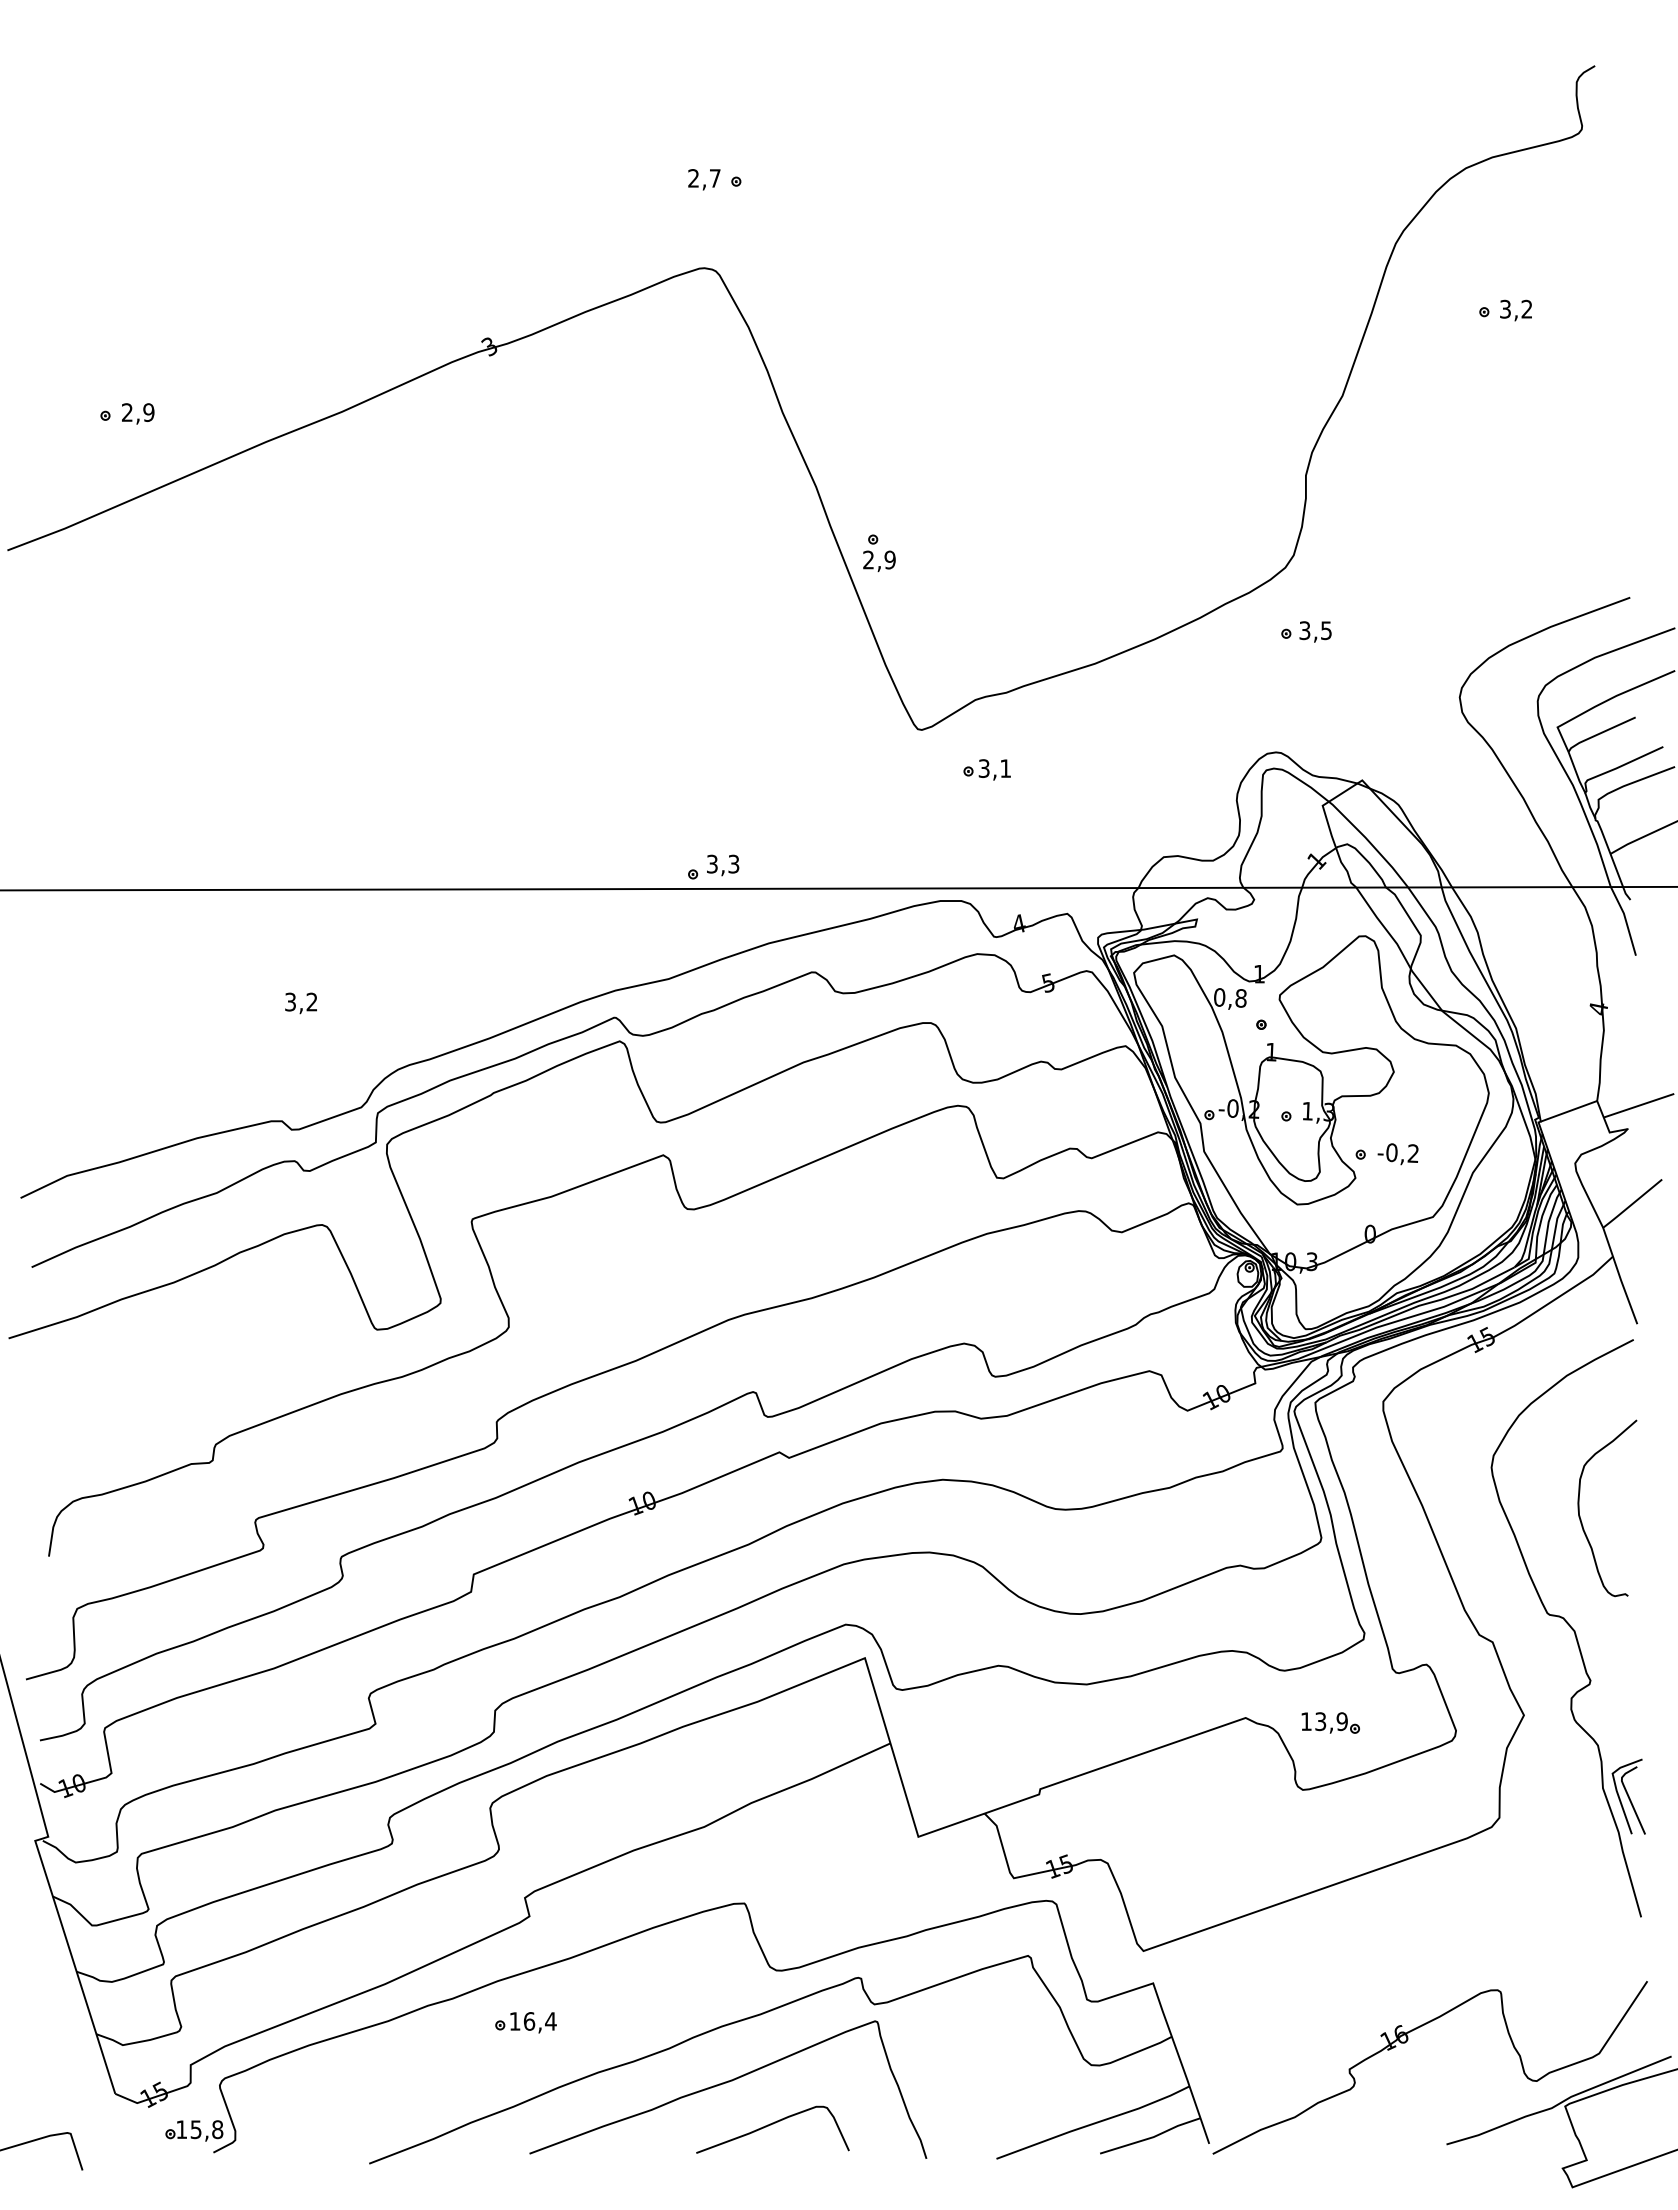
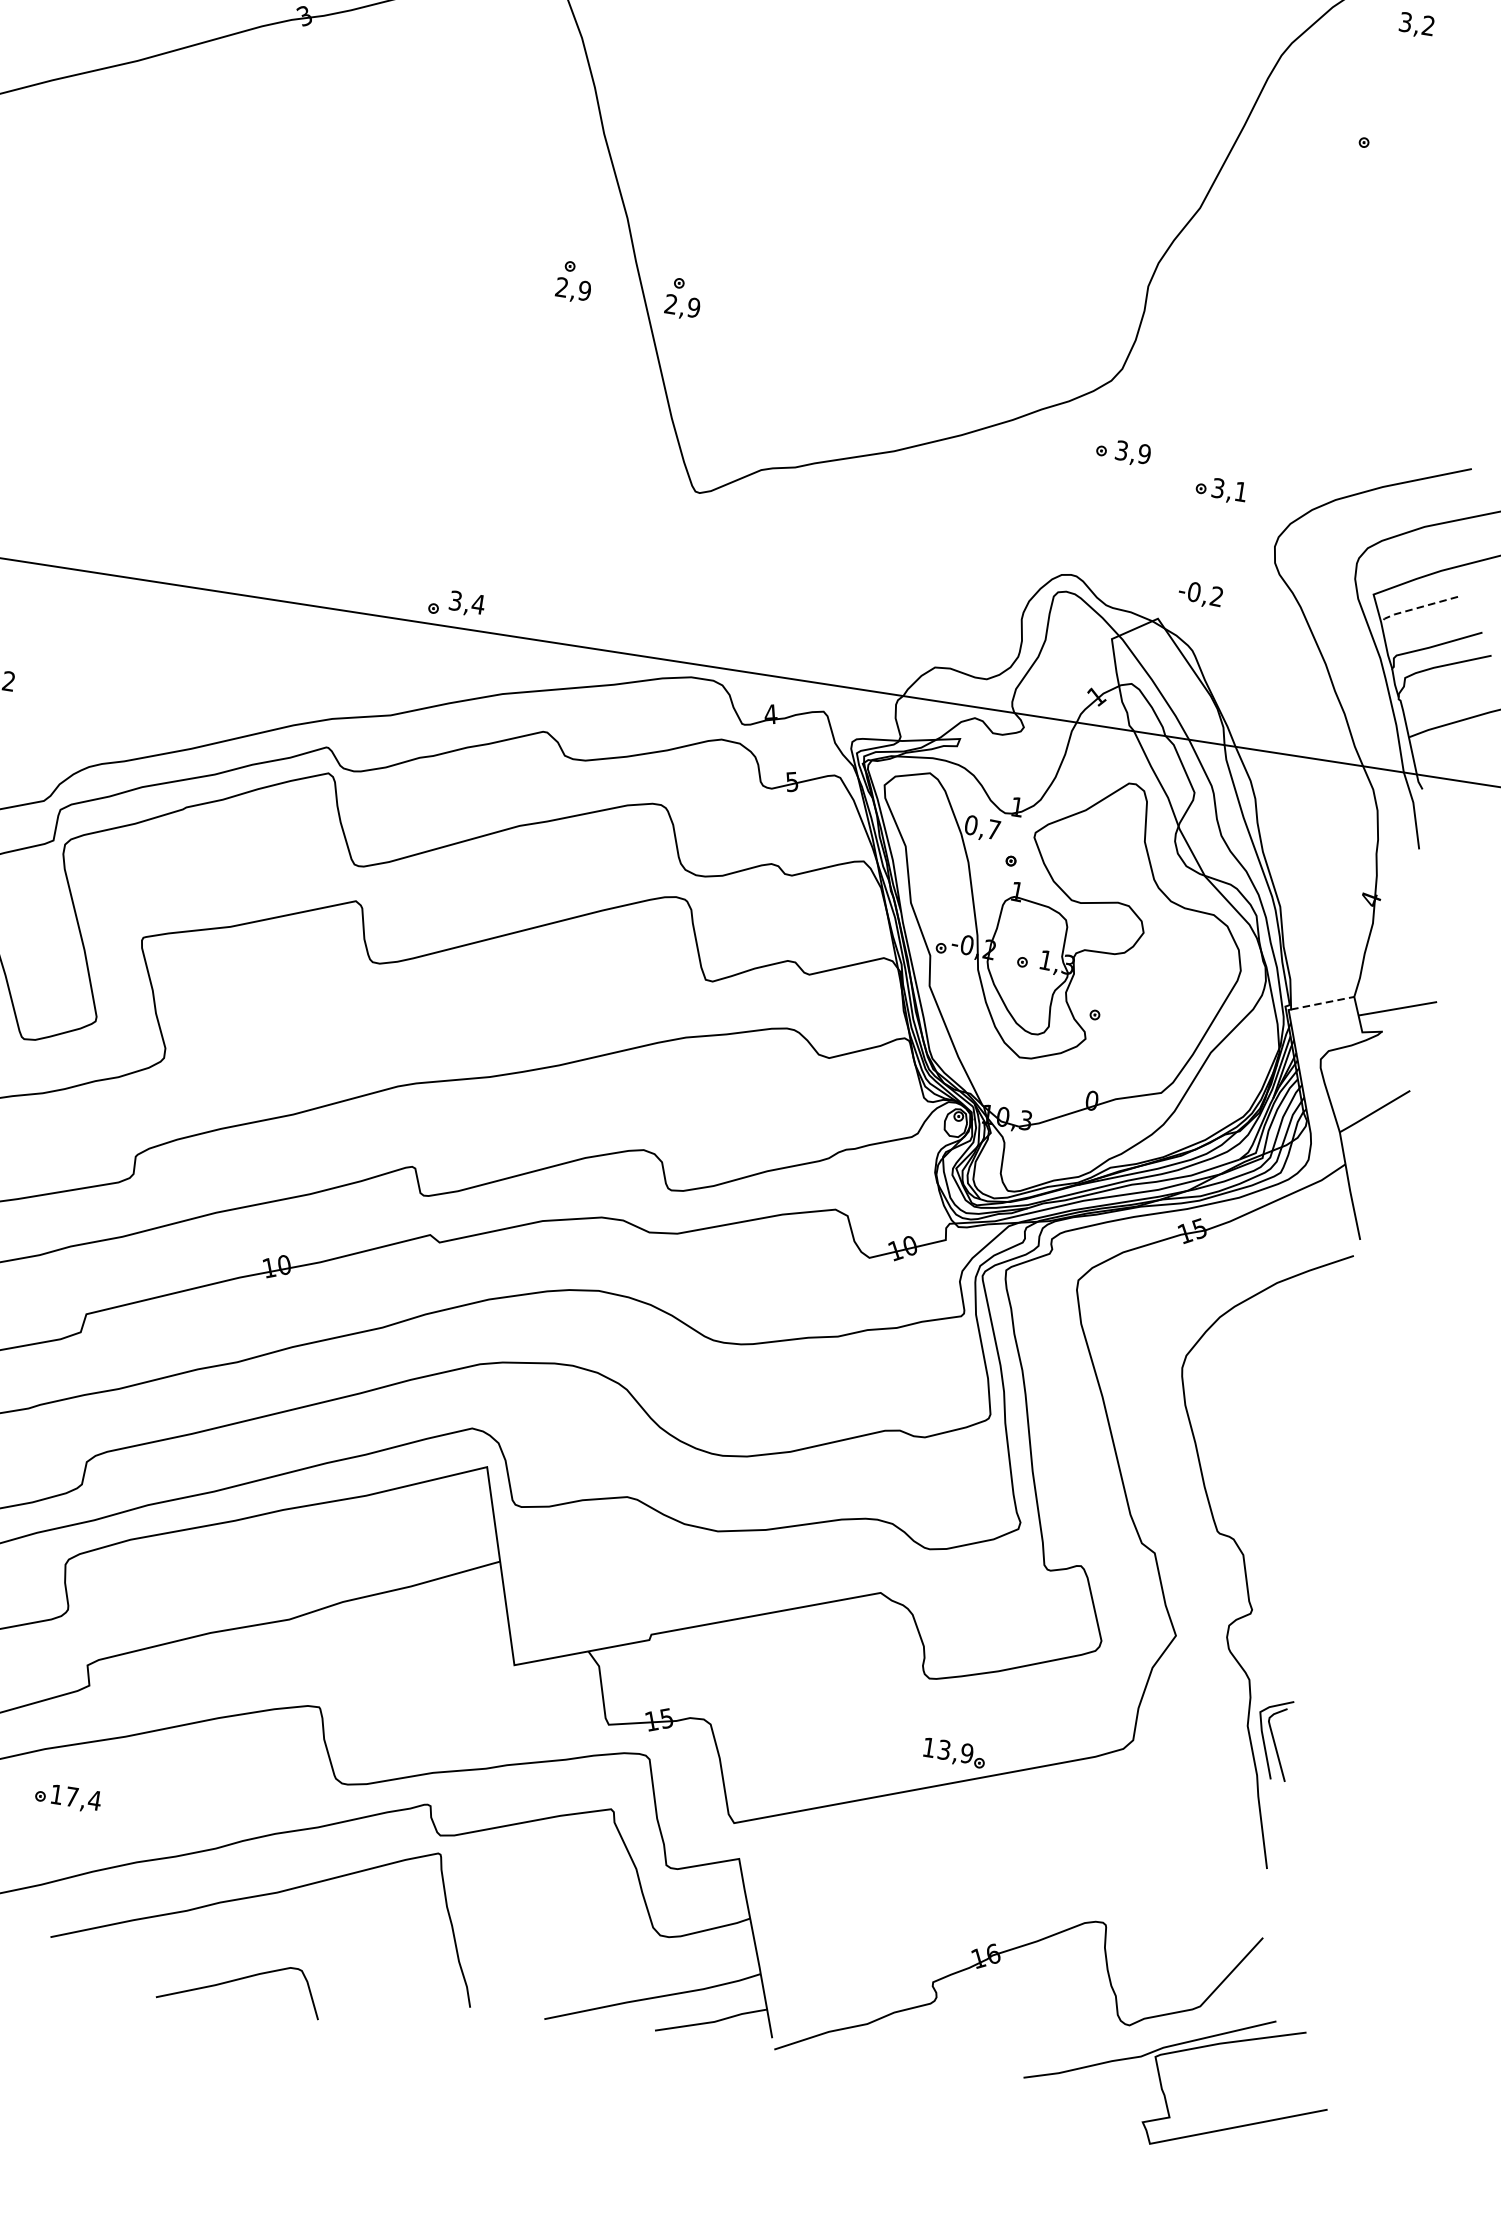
text: (1515, 310) -> (1416, 25), moved
part: (776, 553) -> (574, 282), added
text: (1326, 630) -> (1144, 454), 3,5 -> 3,9
line: (1599, 733) -> (1417, 607), solid -> dashed
part: (986, 769) -> (1220, 489), moved
text: (733, 863) -> (478, 603), 3,3 -> 3,4
text: (1240, 998) -> (993, 829), 0,8 -> 0,7
line: (1569, 1111) -> (1323, 1003), solid -> dashed
text: (1397, 1154) -> (1199, 594), moved
curve: (1580, 1515) -> (1268, 1433), removed
part: (1330, 1722) -> (954, 1752), moved
text: (529, 2021) -> (72, 1797), 16,4 -> 17,4
curve: (771, 2125) -> (240, 1980), moved

